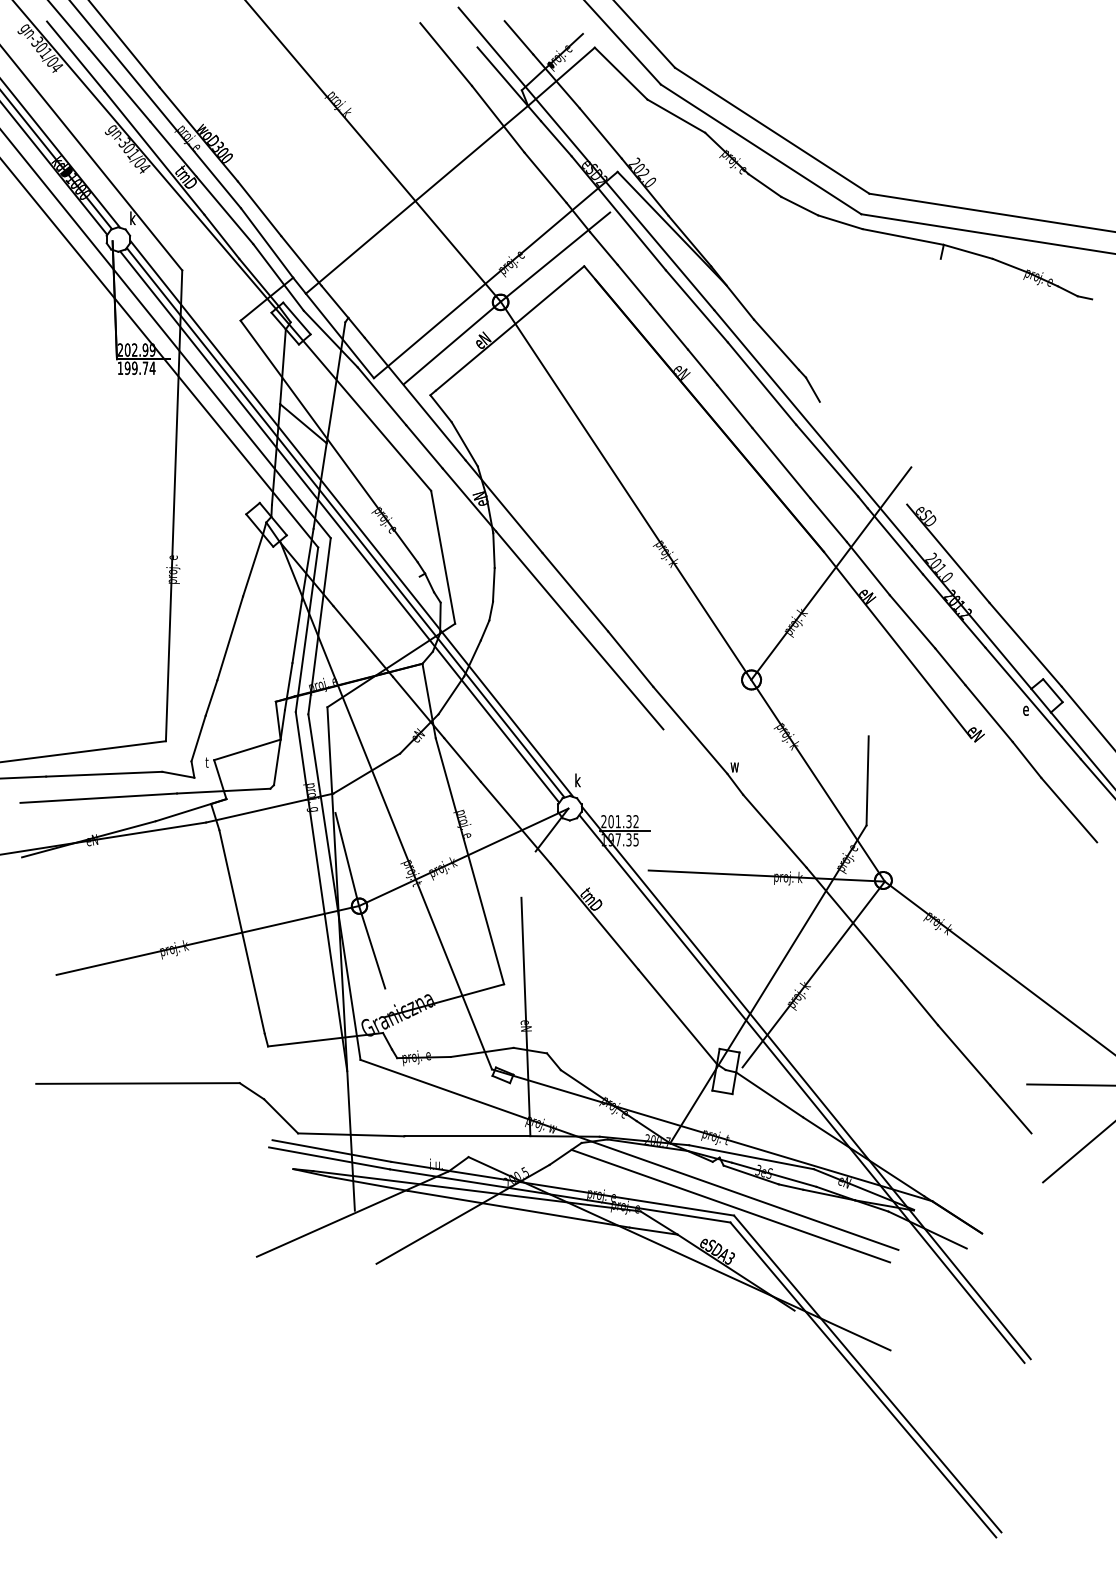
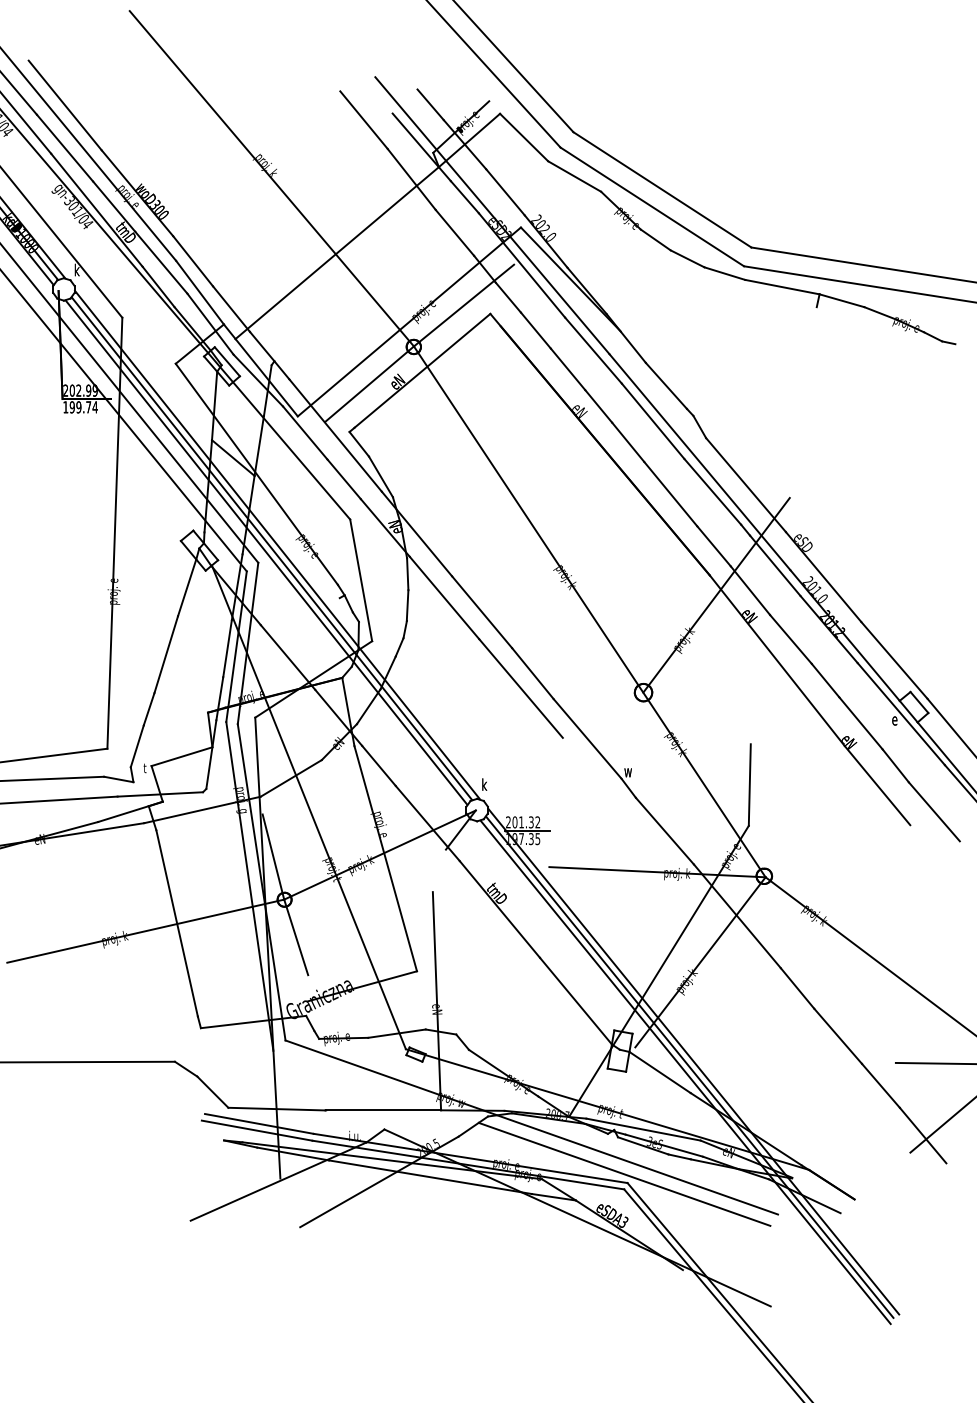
line: (863, 452) -> (746, 484), added
line: (1006, 781) -> (876, 785), added
line: (797, 1094) -> (685, 1072), added
line: (1056, 1163) -> (922, 1135), added

